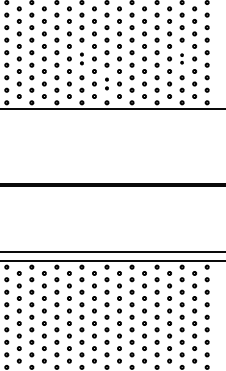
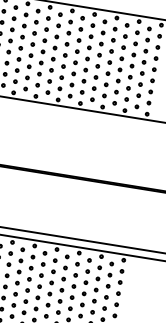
part: (81, 58) -> (41, 56), size x1.43
part: (181, 58) -> (130, 71), size x1.67
part: (106, 83) -> (60, 82), size x1.43

